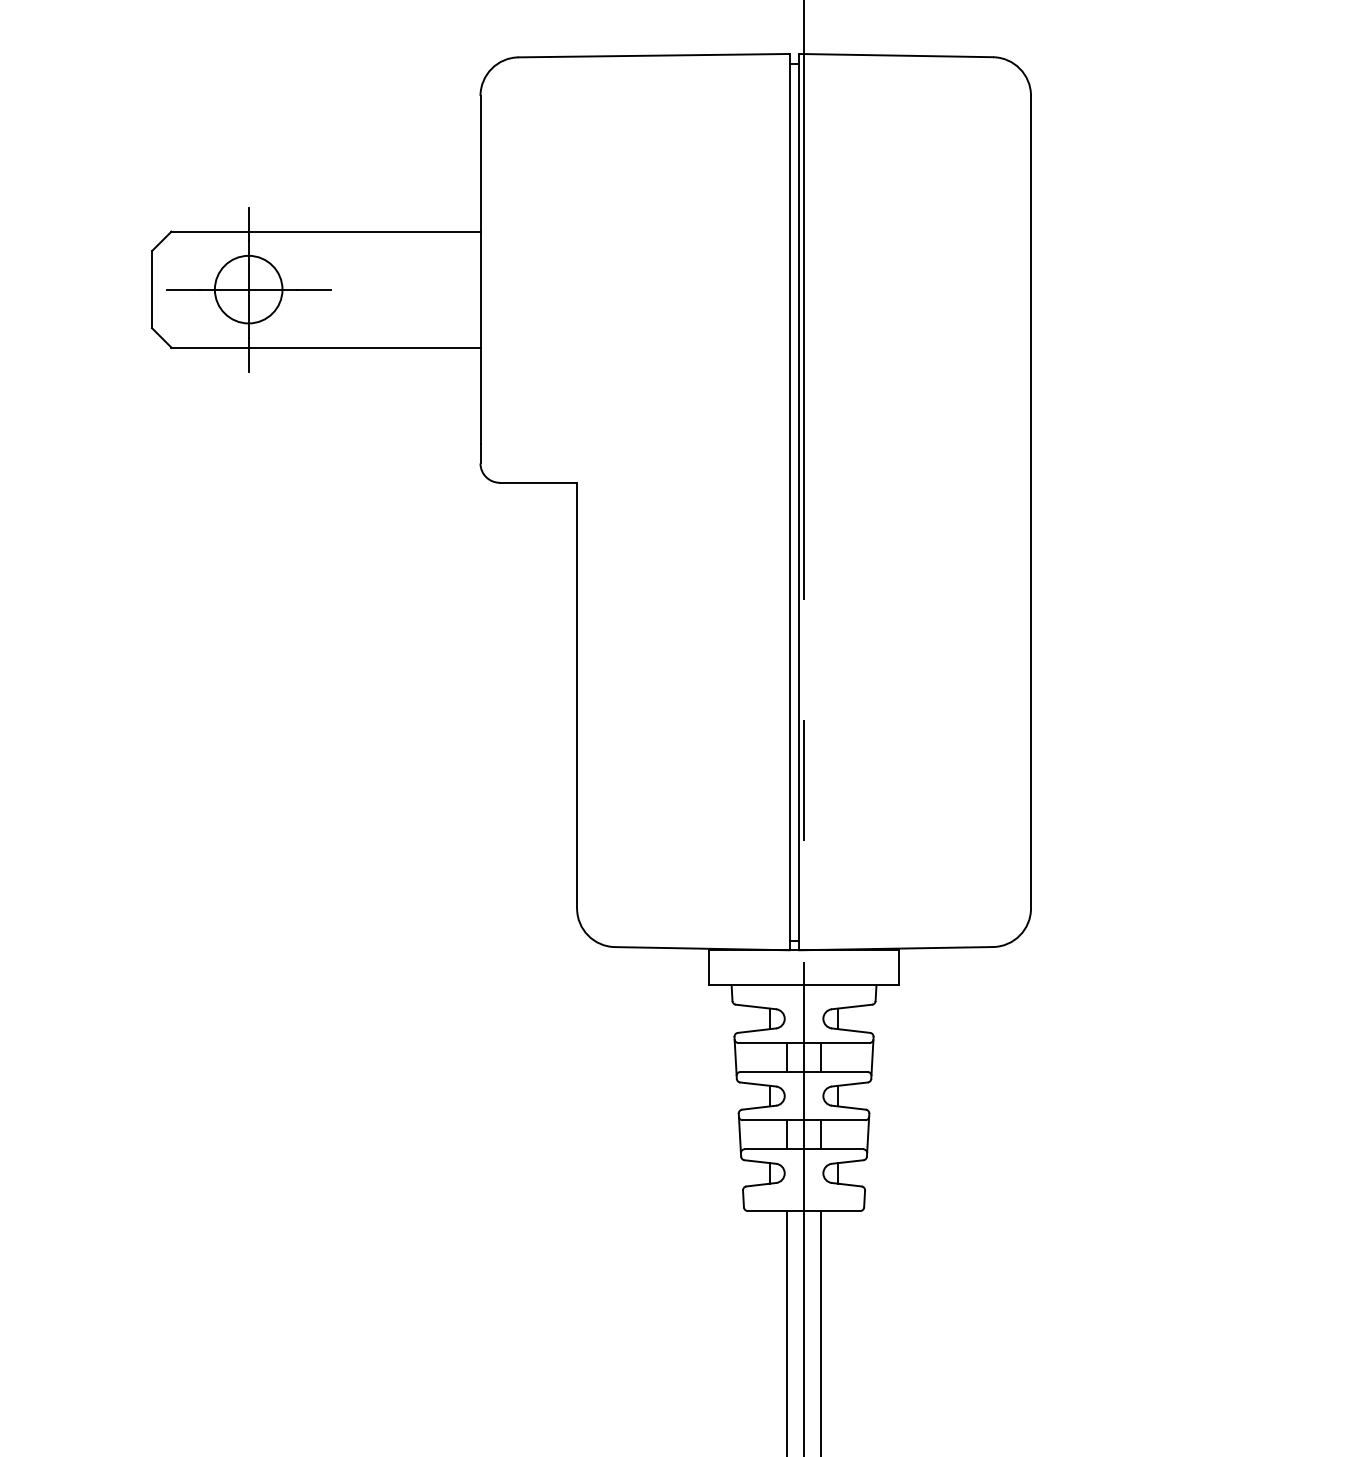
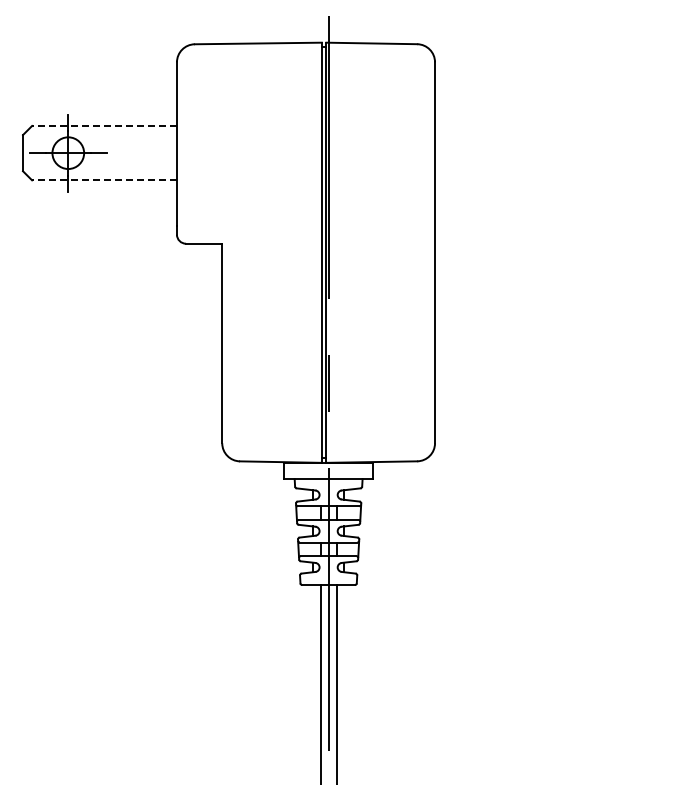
line: (325, 232) -> (104, 126), solid -> dashed
line: (325, 347) -> (104, 180), solid -> dashed

